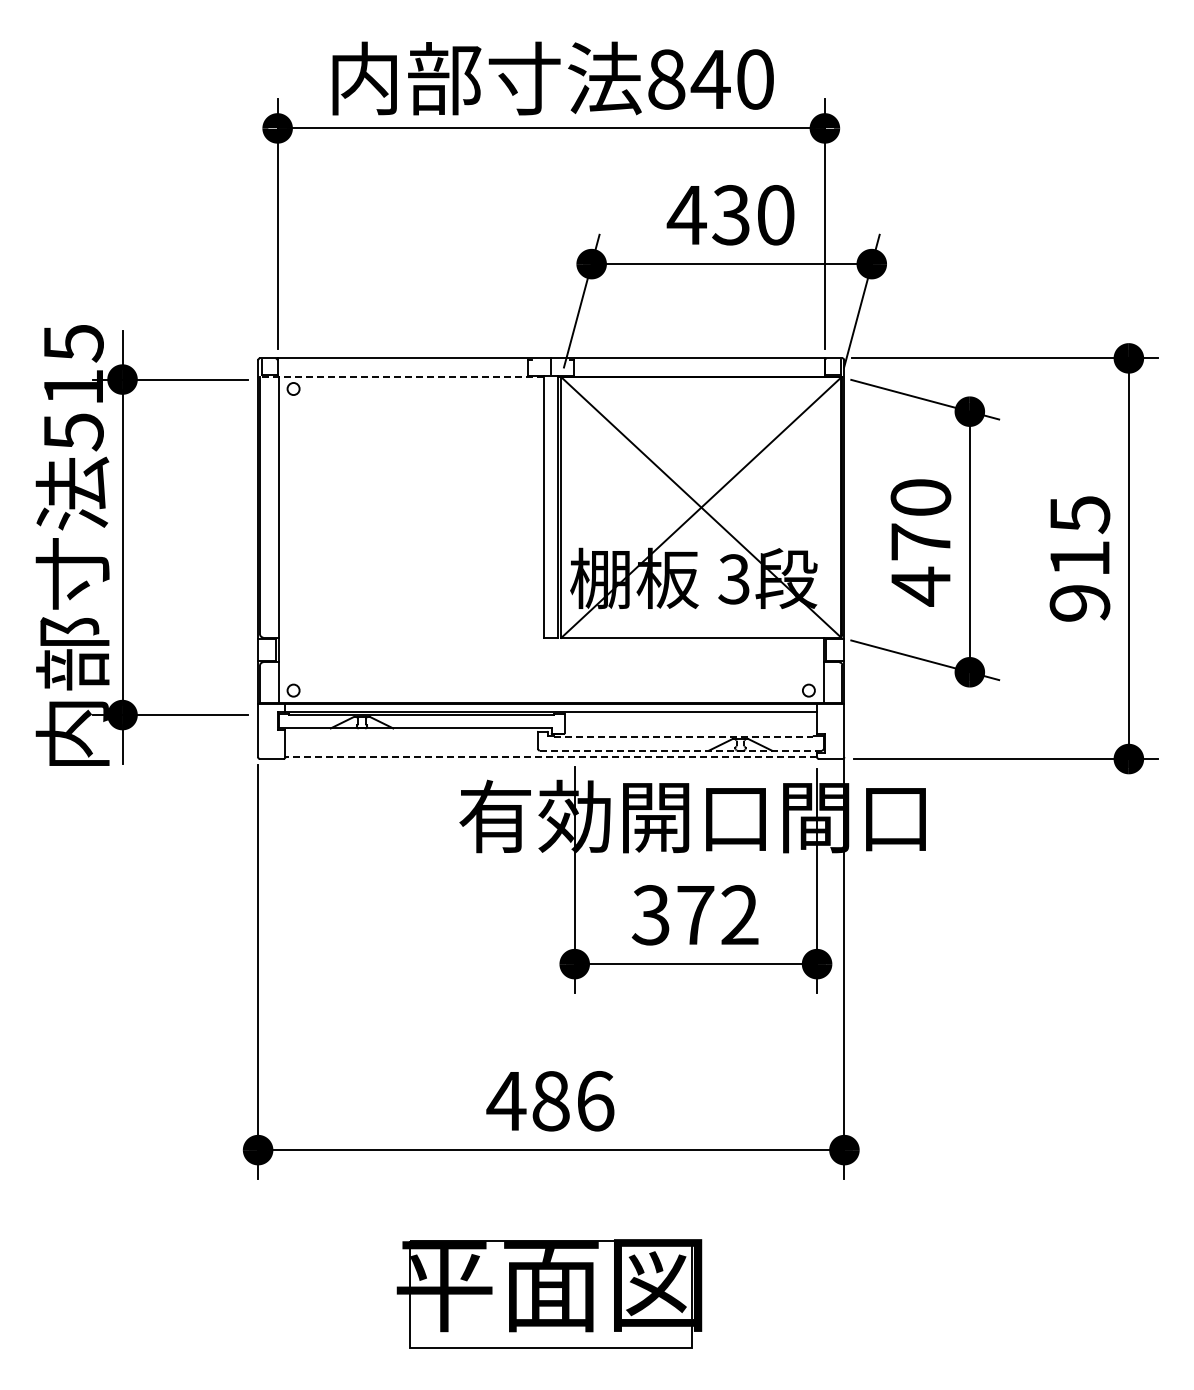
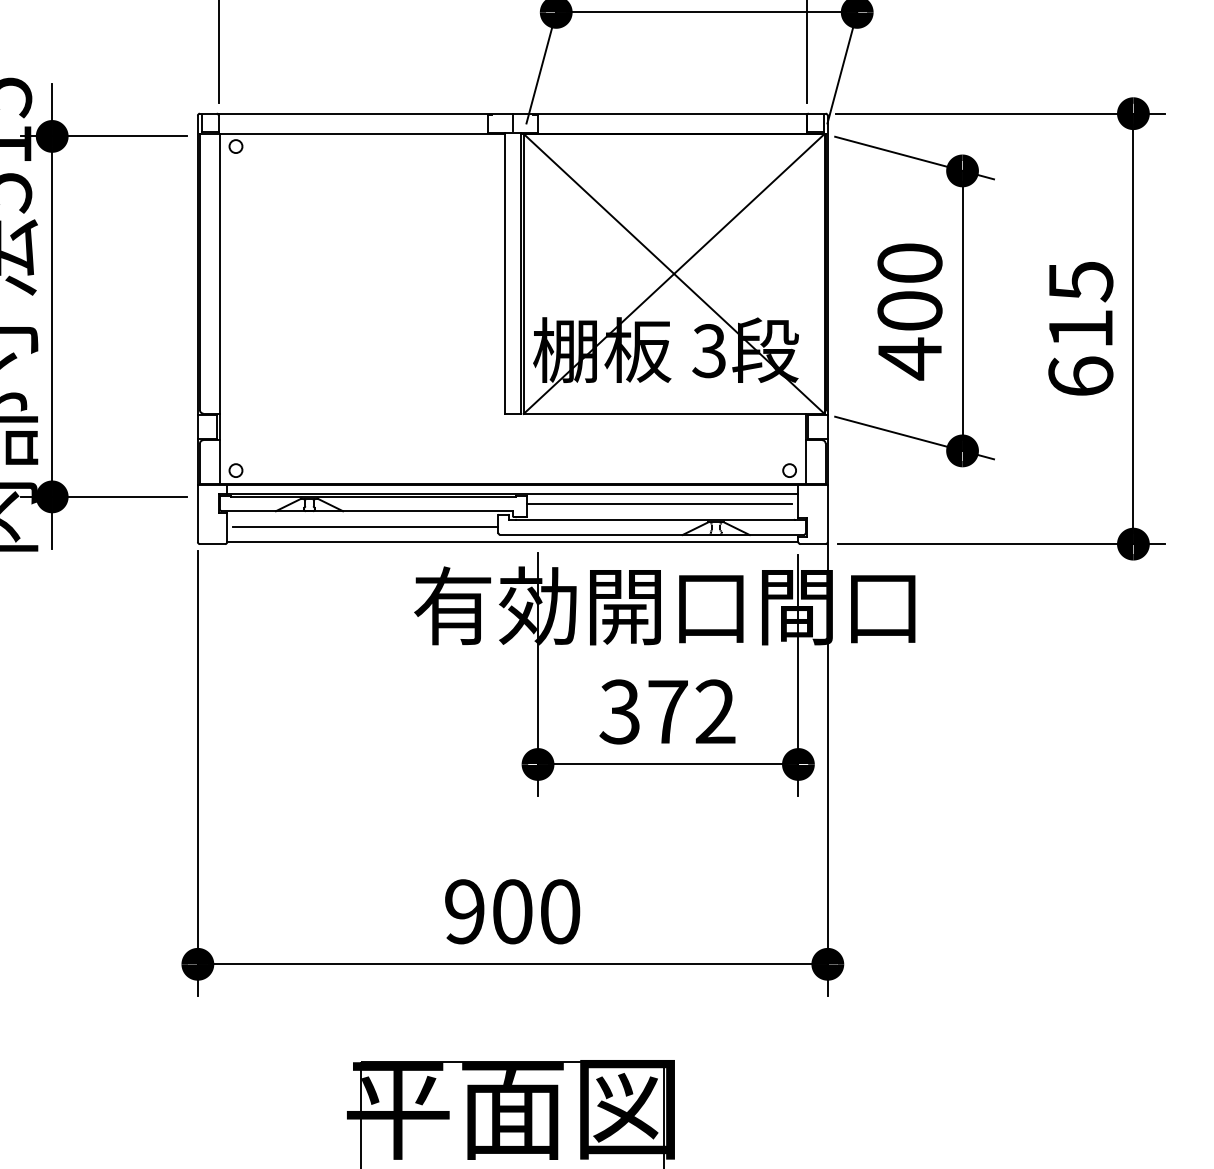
line: (401, 376) -> (351, 133), dashed -> solid
text: (920, 541) -> (909, 310), 470 -> 400
text: (1079, 602) -> (1080, 375), 915 -> 615
line: (687, 721) -> (659, 503), added
line: (683, 736) -> (654, 519), dashed -> solid
line: (413, 743) -> (364, 527), added
line: (680, 750) -> (651, 534), dashed -> solid
line: (551, 757) -> (513, 542), dashed -> solid
text: (550, 1101) -> (512, 912), 486 -> 900

